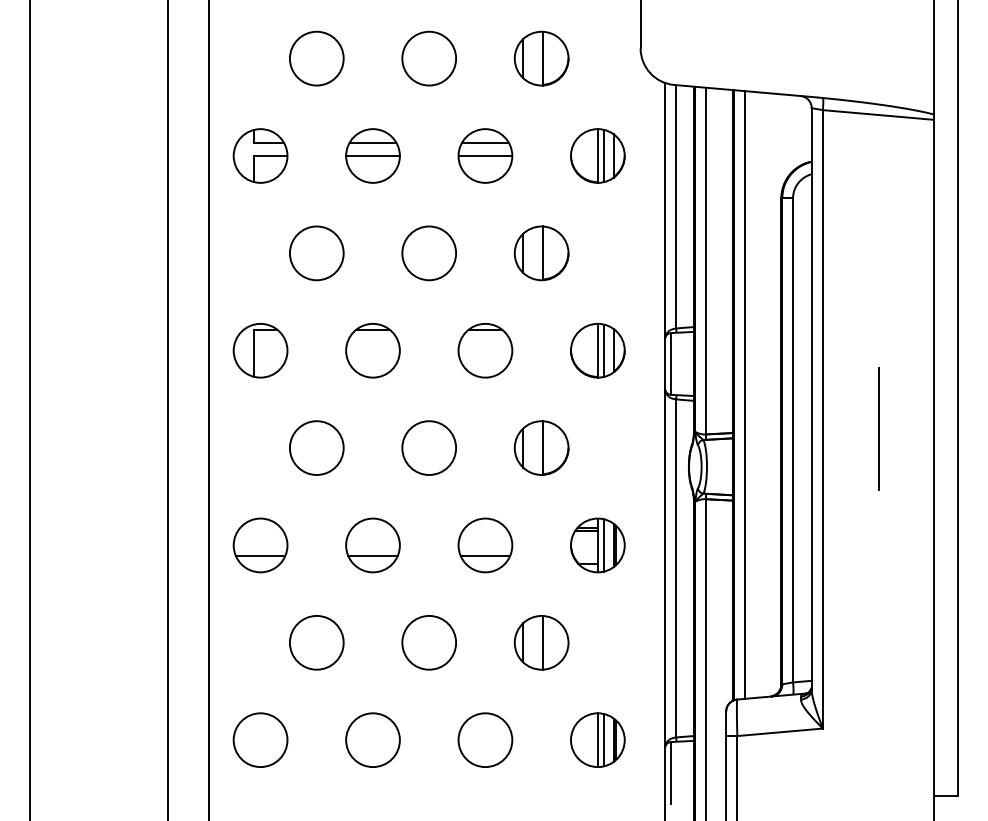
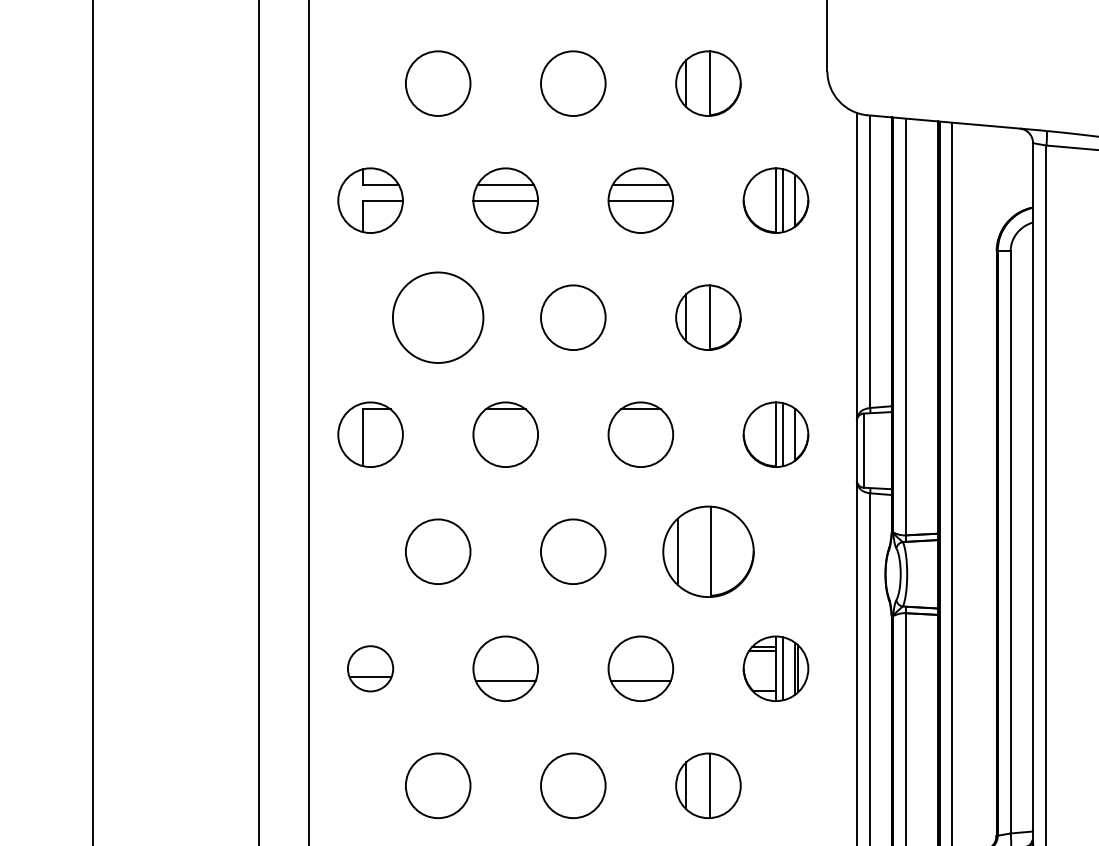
circle: (316, 253) -> (437, 317), size x1.4
part: (541, 447) -> (708, 551), size x1.4
part: (260, 545) -> (370, 668), size x0.7

